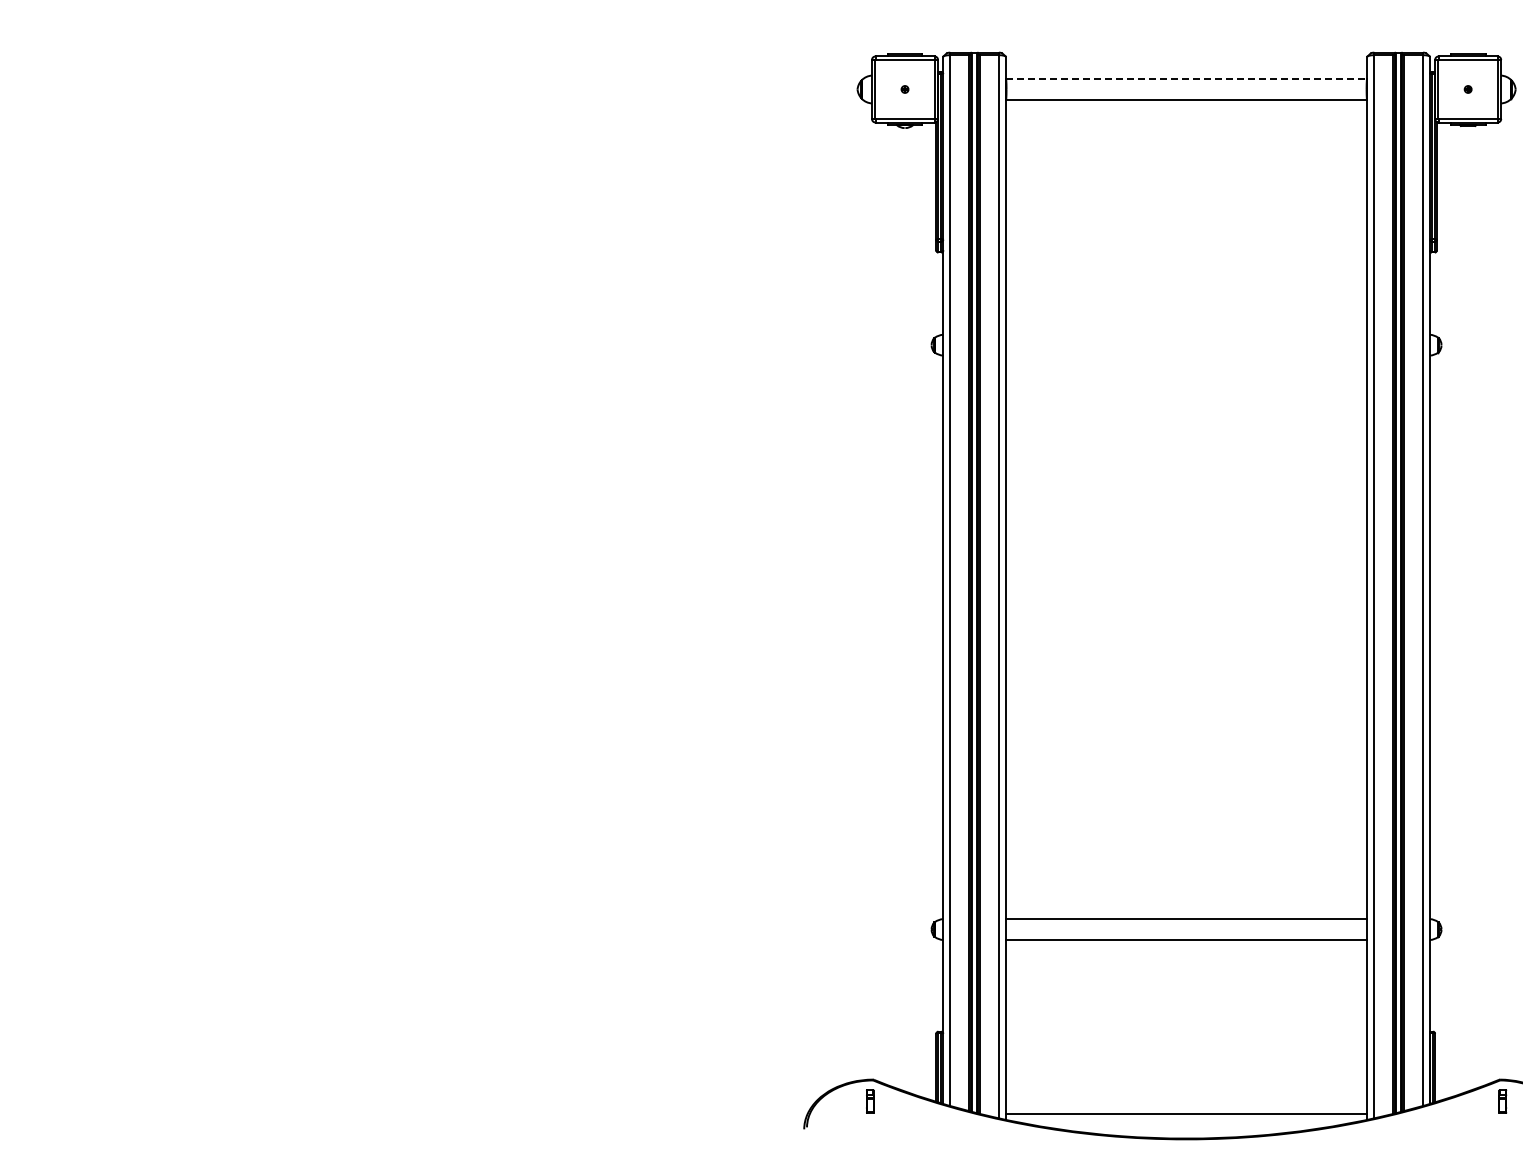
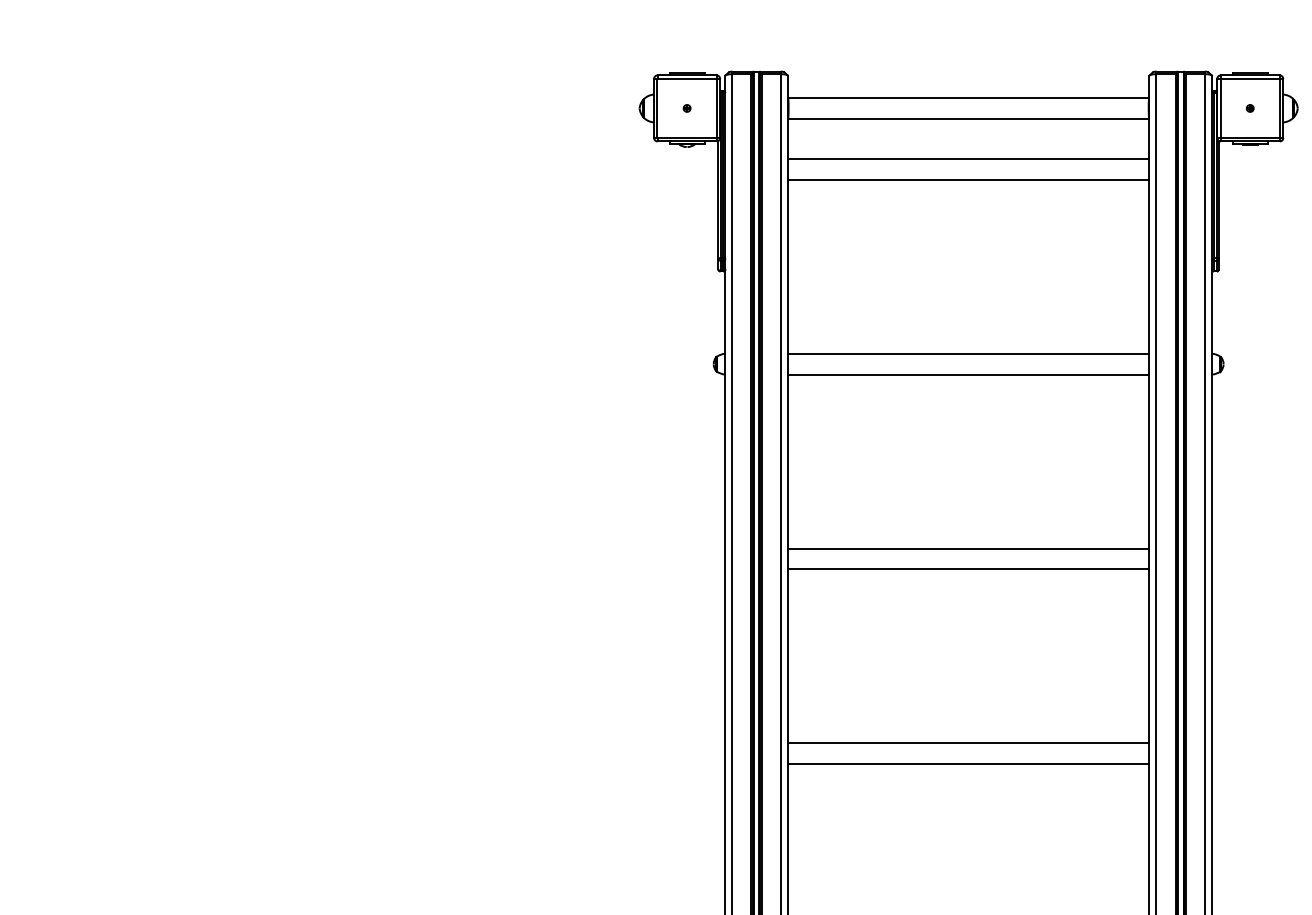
line: (1186, 79) -> (968, 98), dashed -> solid
line: (1186, 139) -> (968, 158), added
line: (1186, 160) -> (968, 179), added
line: (1186, 334) -> (968, 353), added
line: (1186, 355) -> (968, 374), added
line: (1186, 529) -> (968, 548), added
line: (1186, 550) -> (968, 569), added
line: (1186, 724) -> (968, 743), added
line: (1186, 745) -> (968, 764), added

